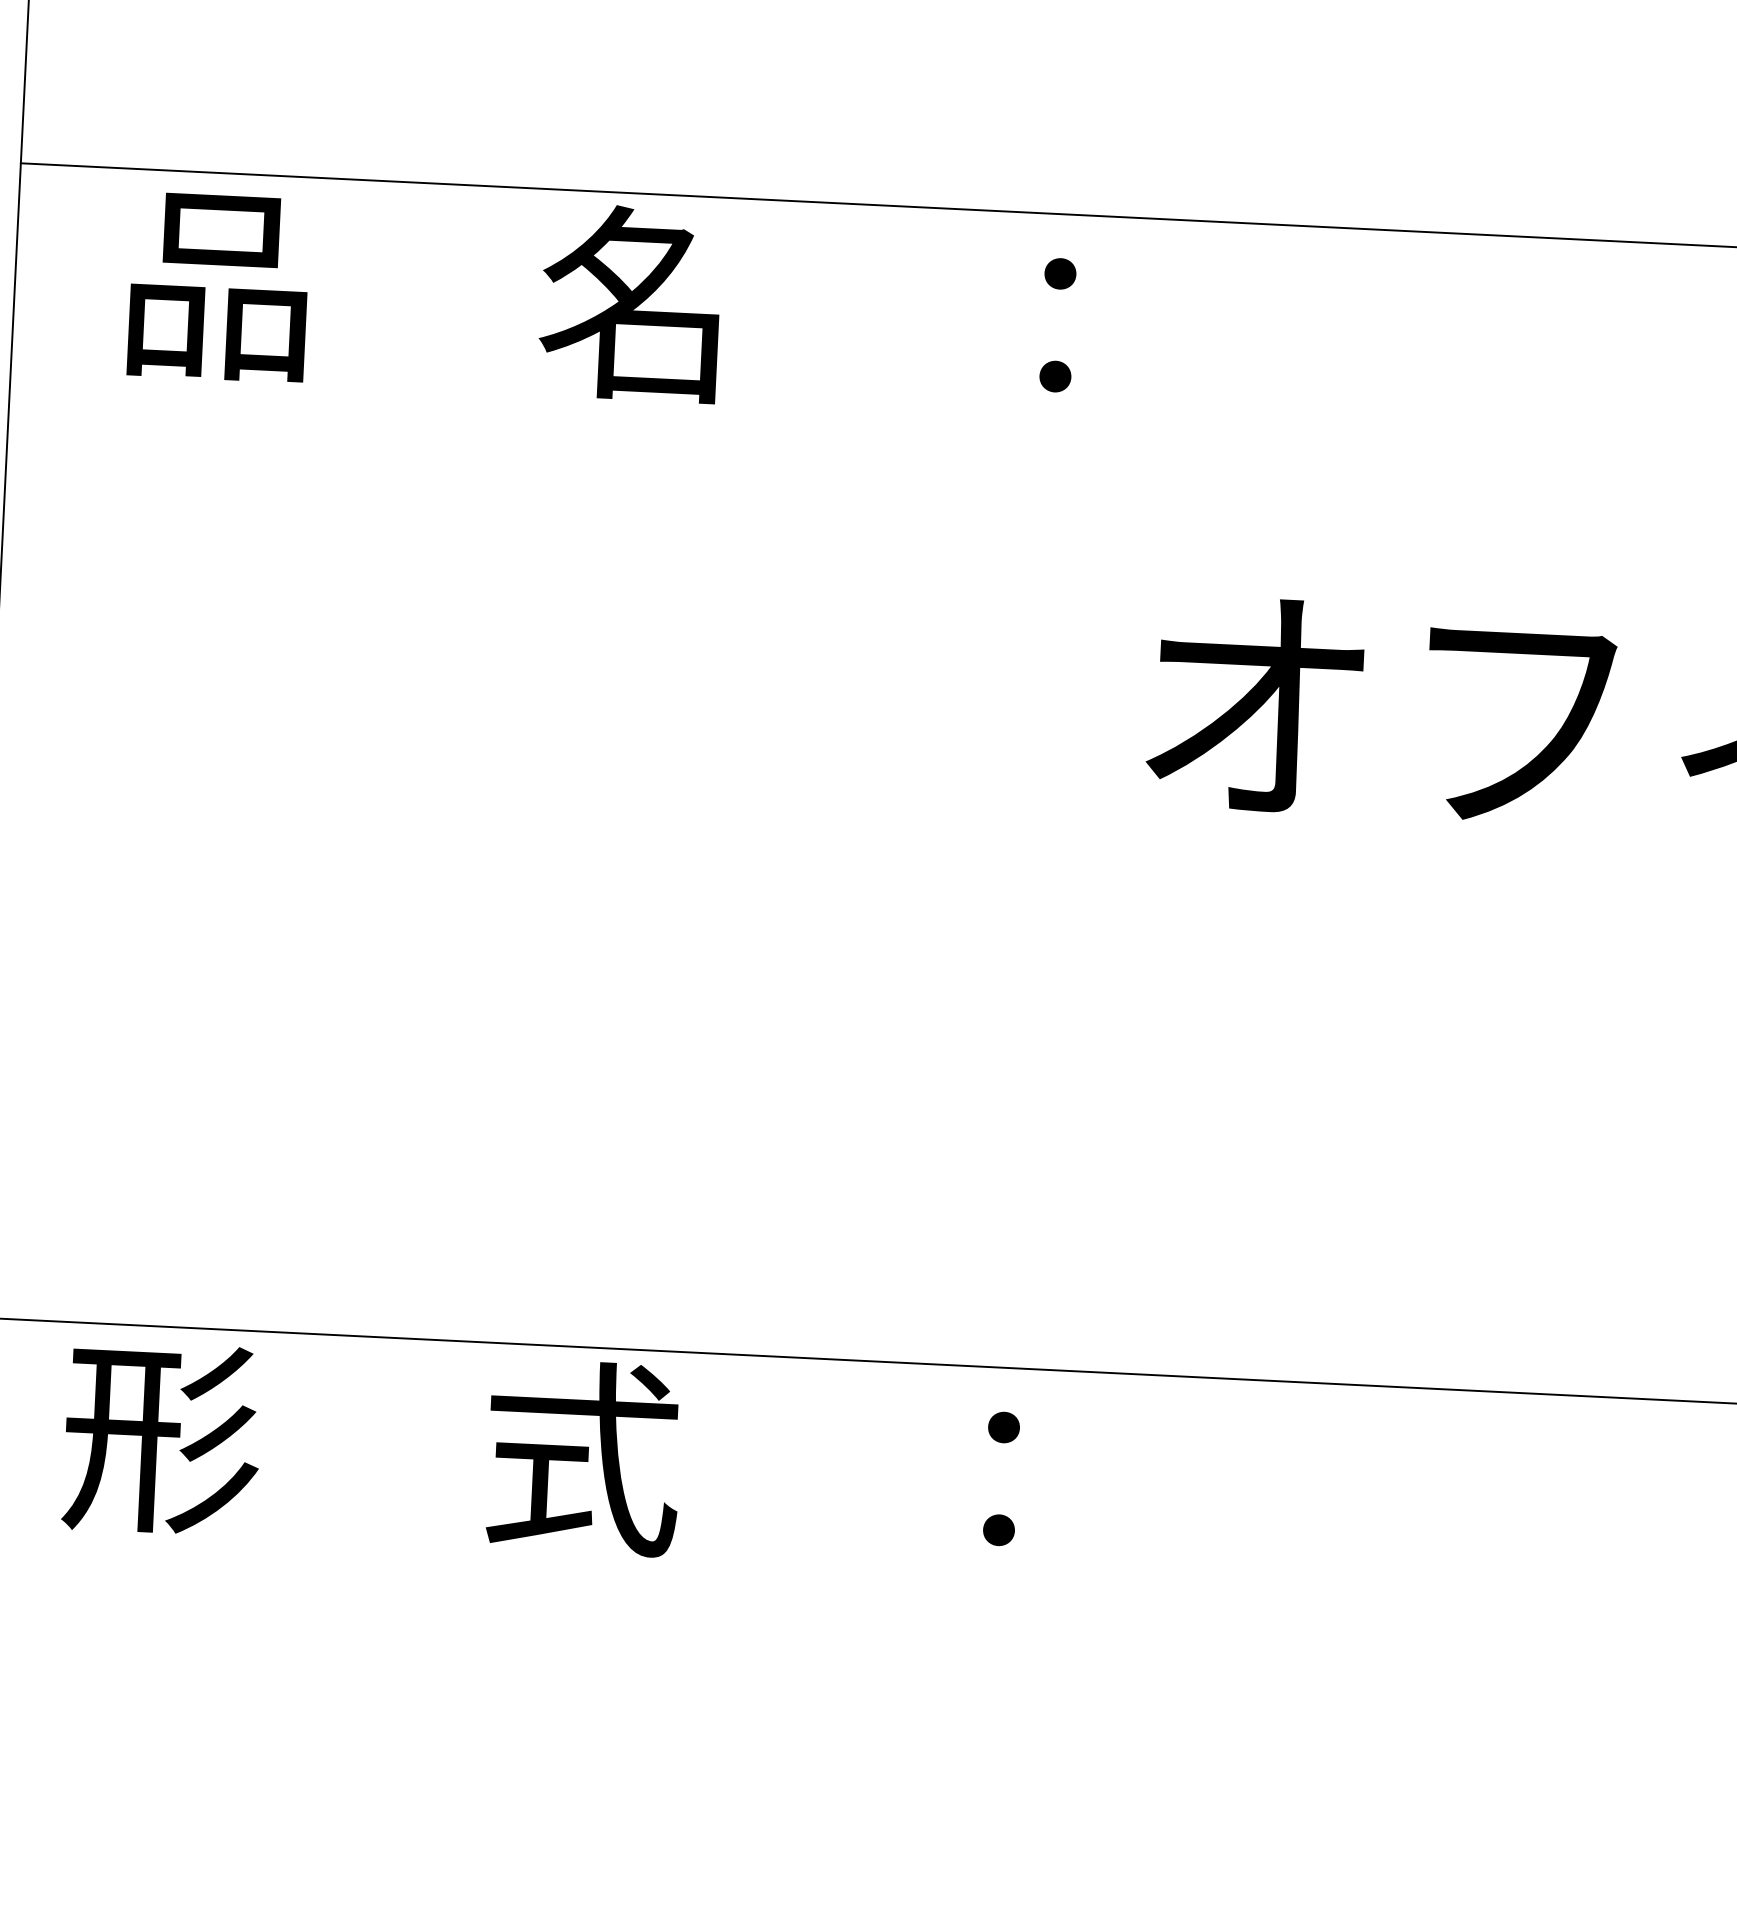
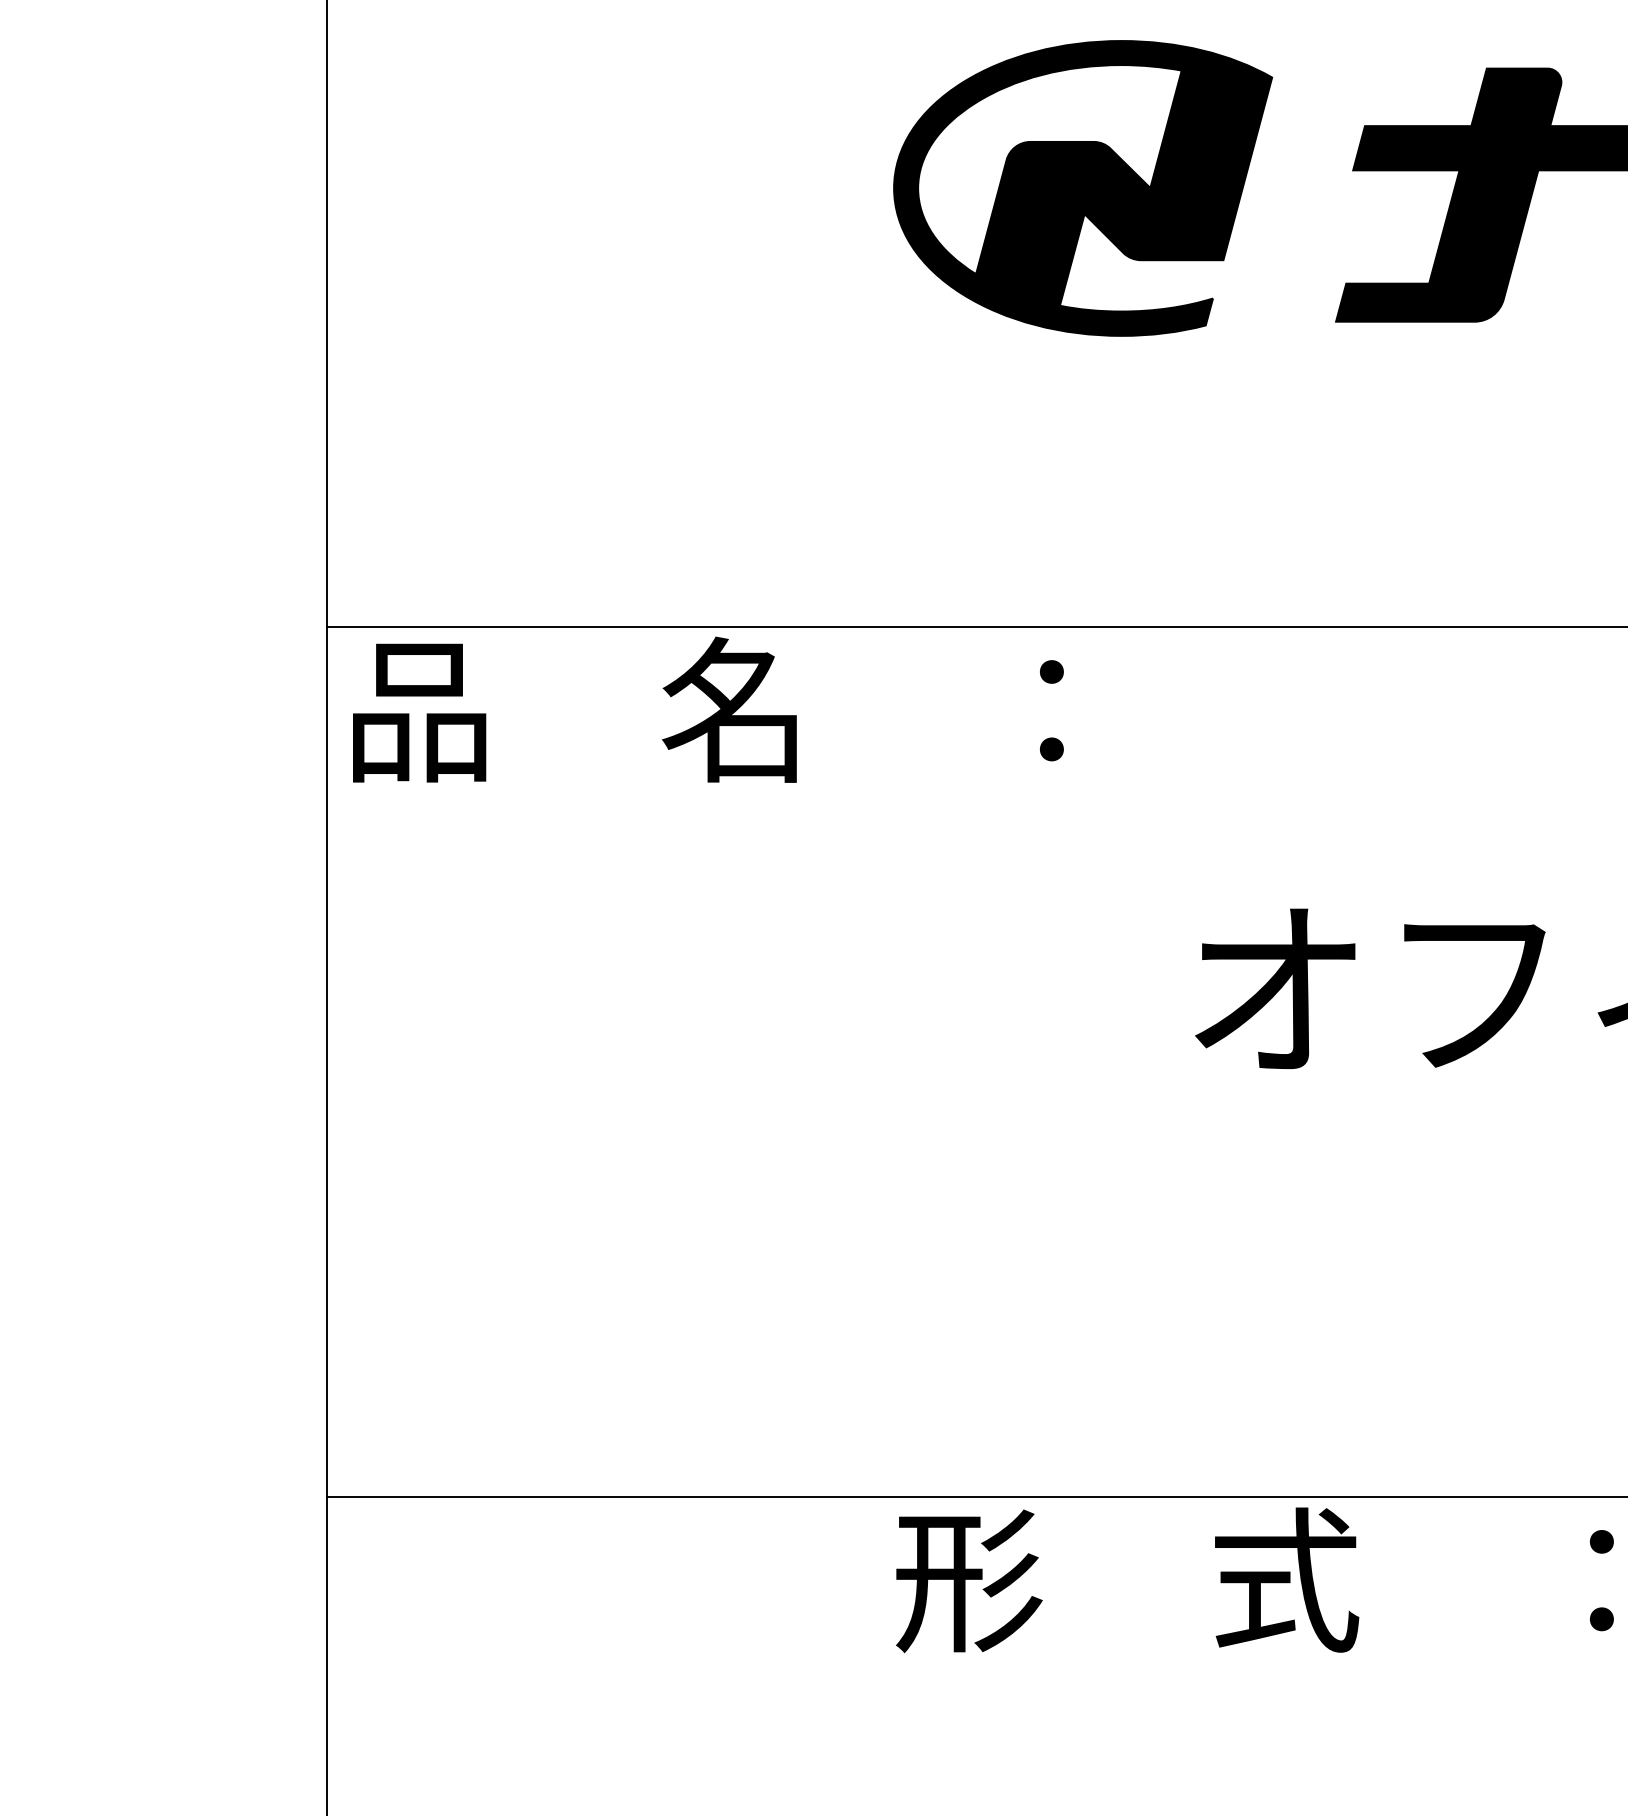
text: (602, 301) -> (708, 709), moved
text: (540, 1456) -> (1254, 1580), moved

